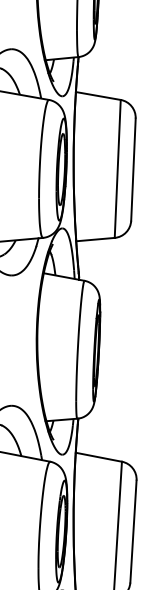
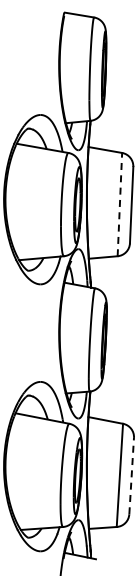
line: (117, 168) -> (119, 204), solid -> dashed
line: (133, 530) -> (131, 475), solid -> dashed

